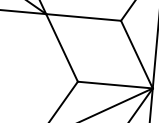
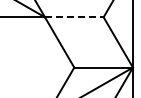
line: (83, 17) -> (74, 17), solid -> dashed

